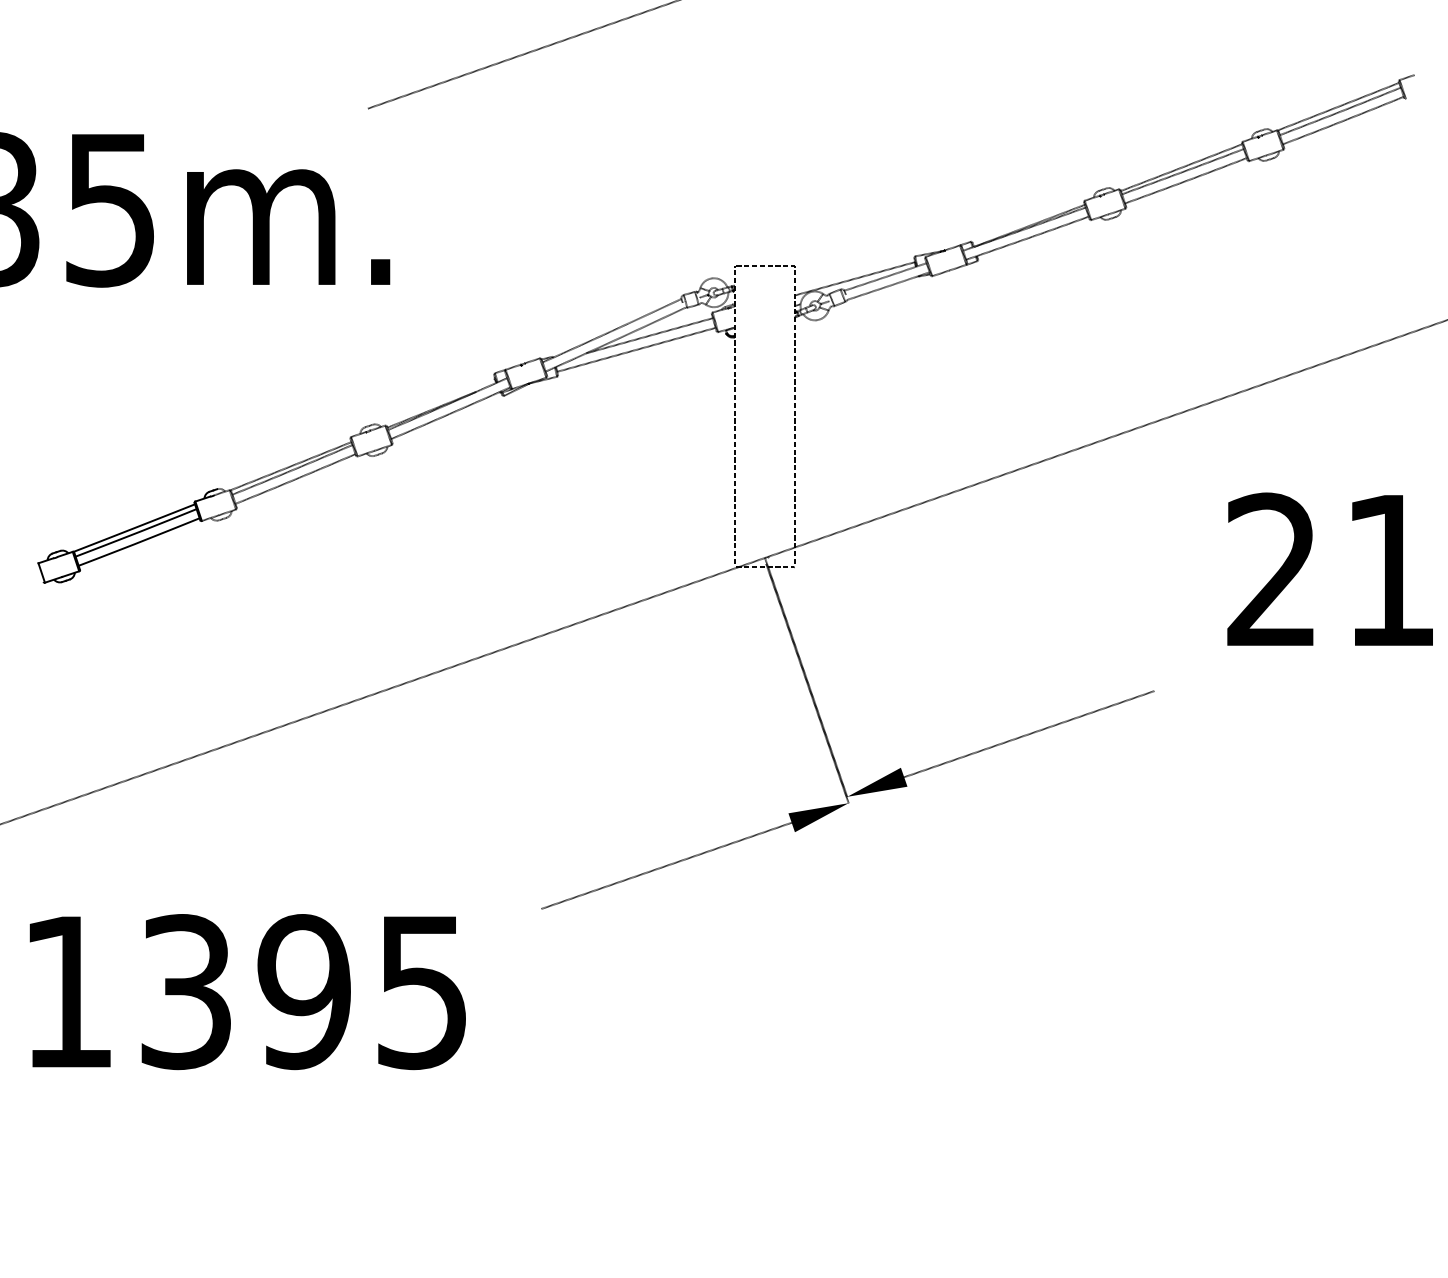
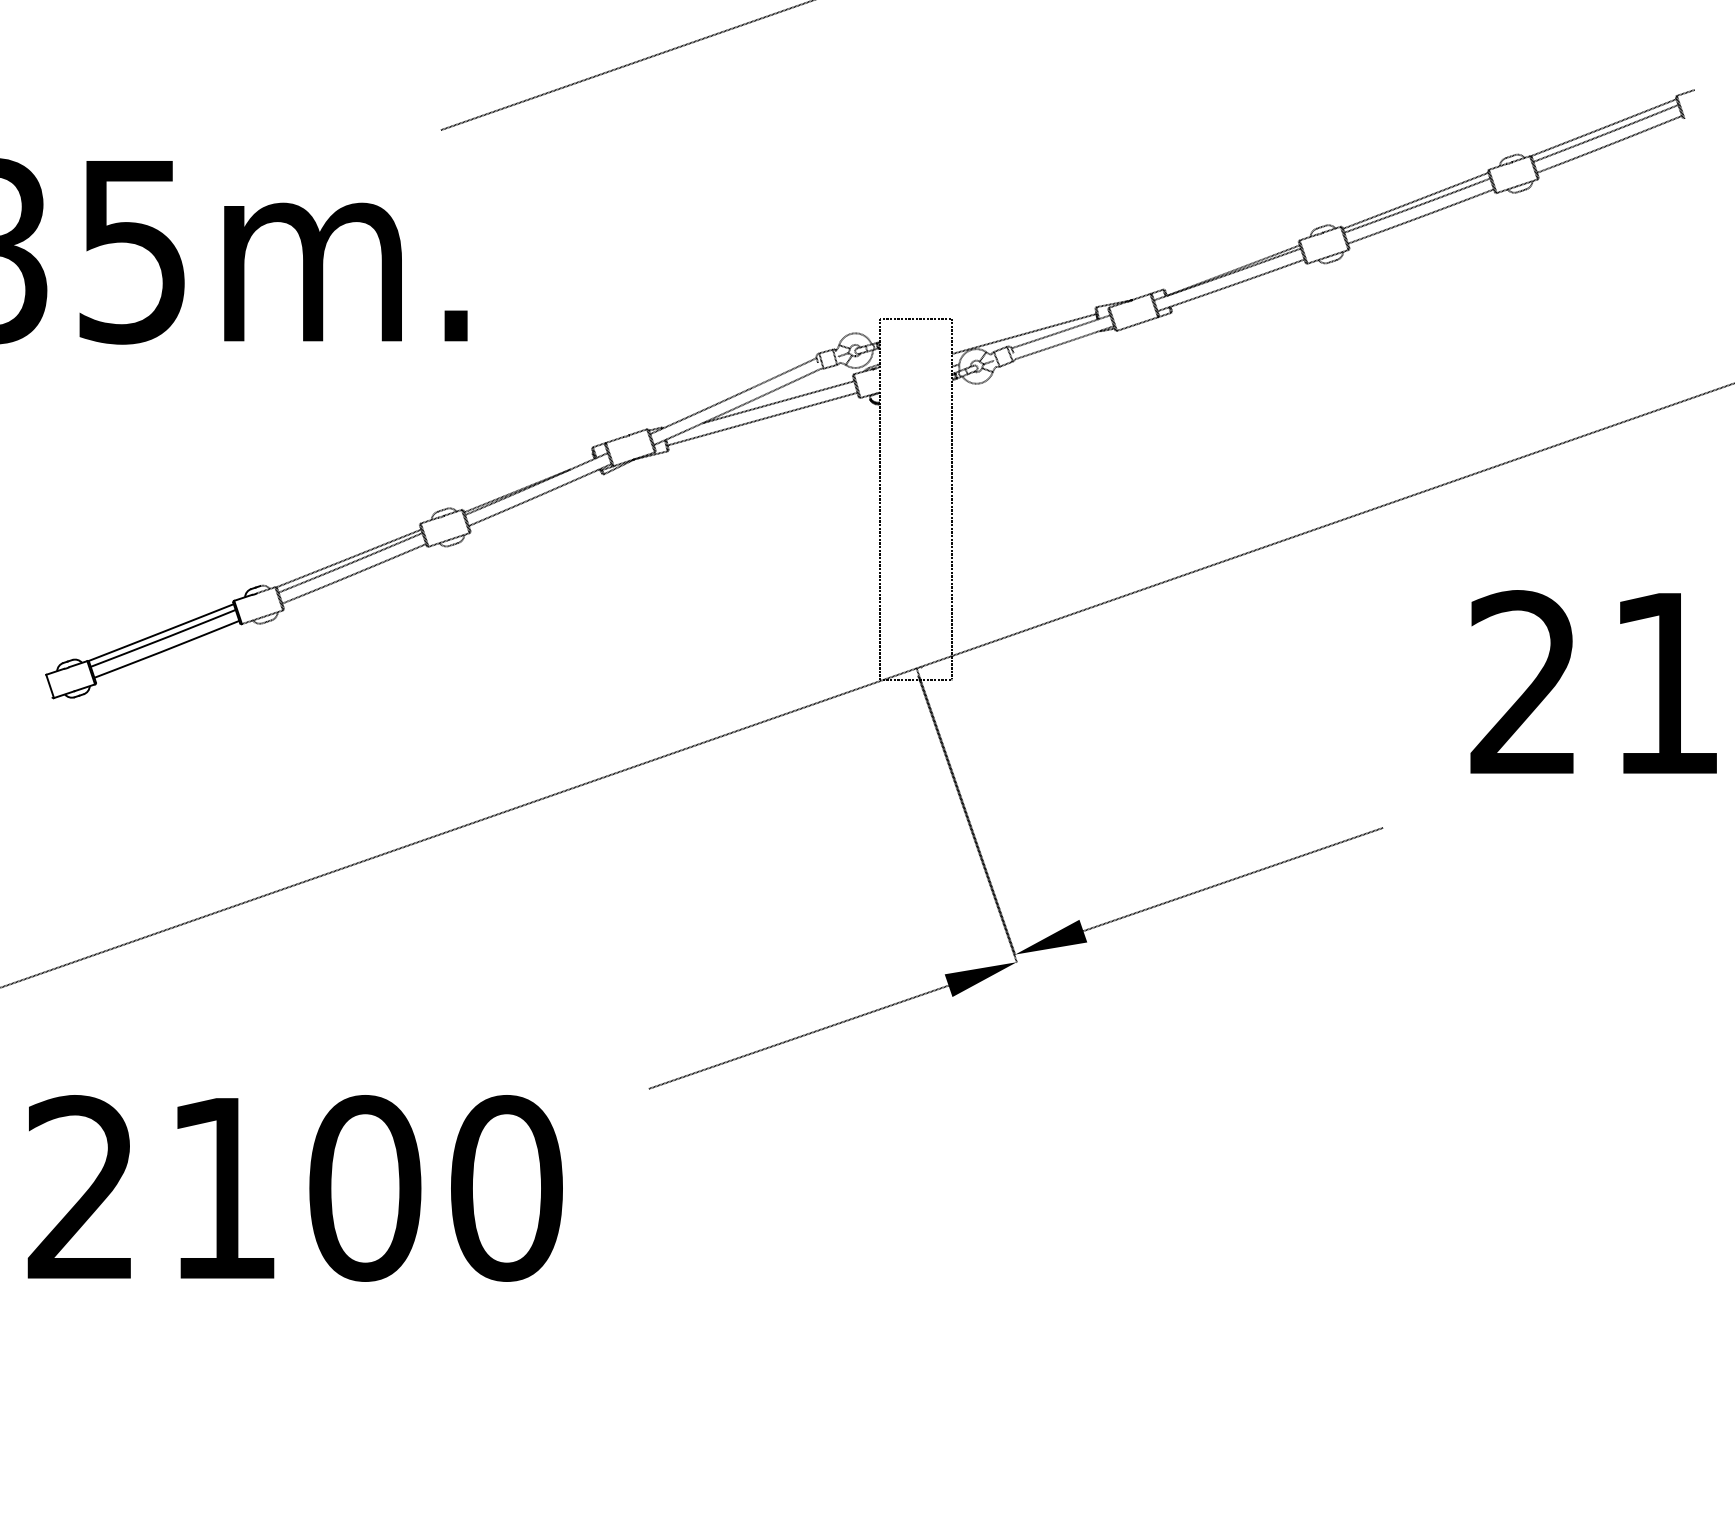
text: (246, 992) -> (295, 1188), 1395 -> 2100

